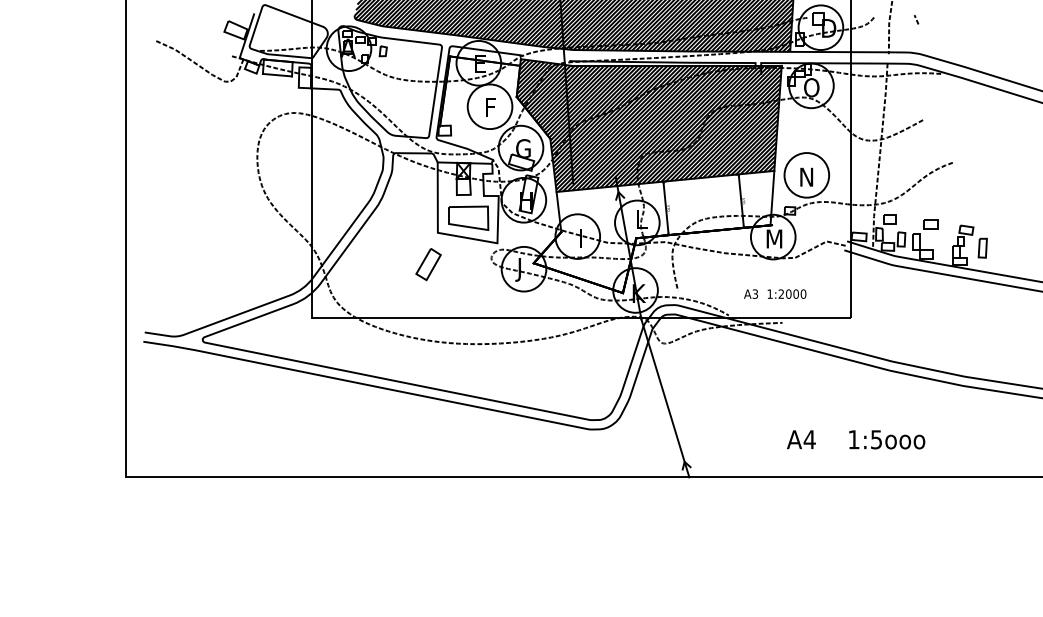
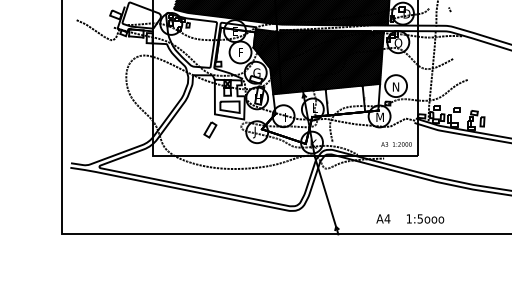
text: (775, 294) -> (396, 144), moved
text: (856, 438) -> (410, 218), moved

